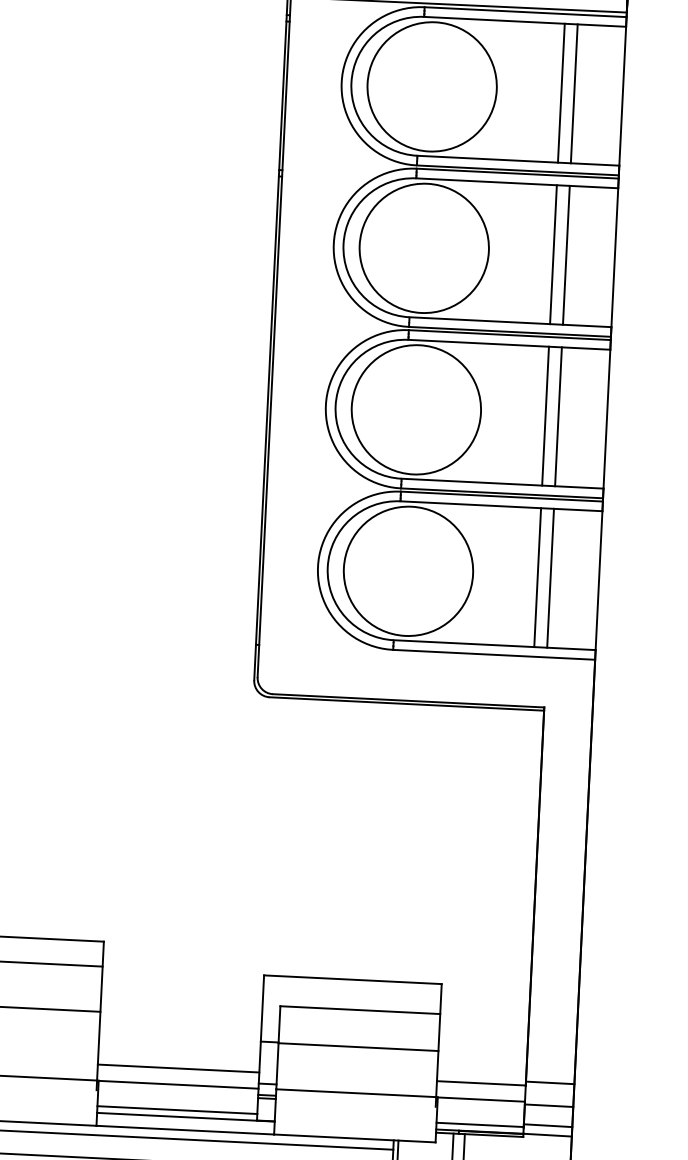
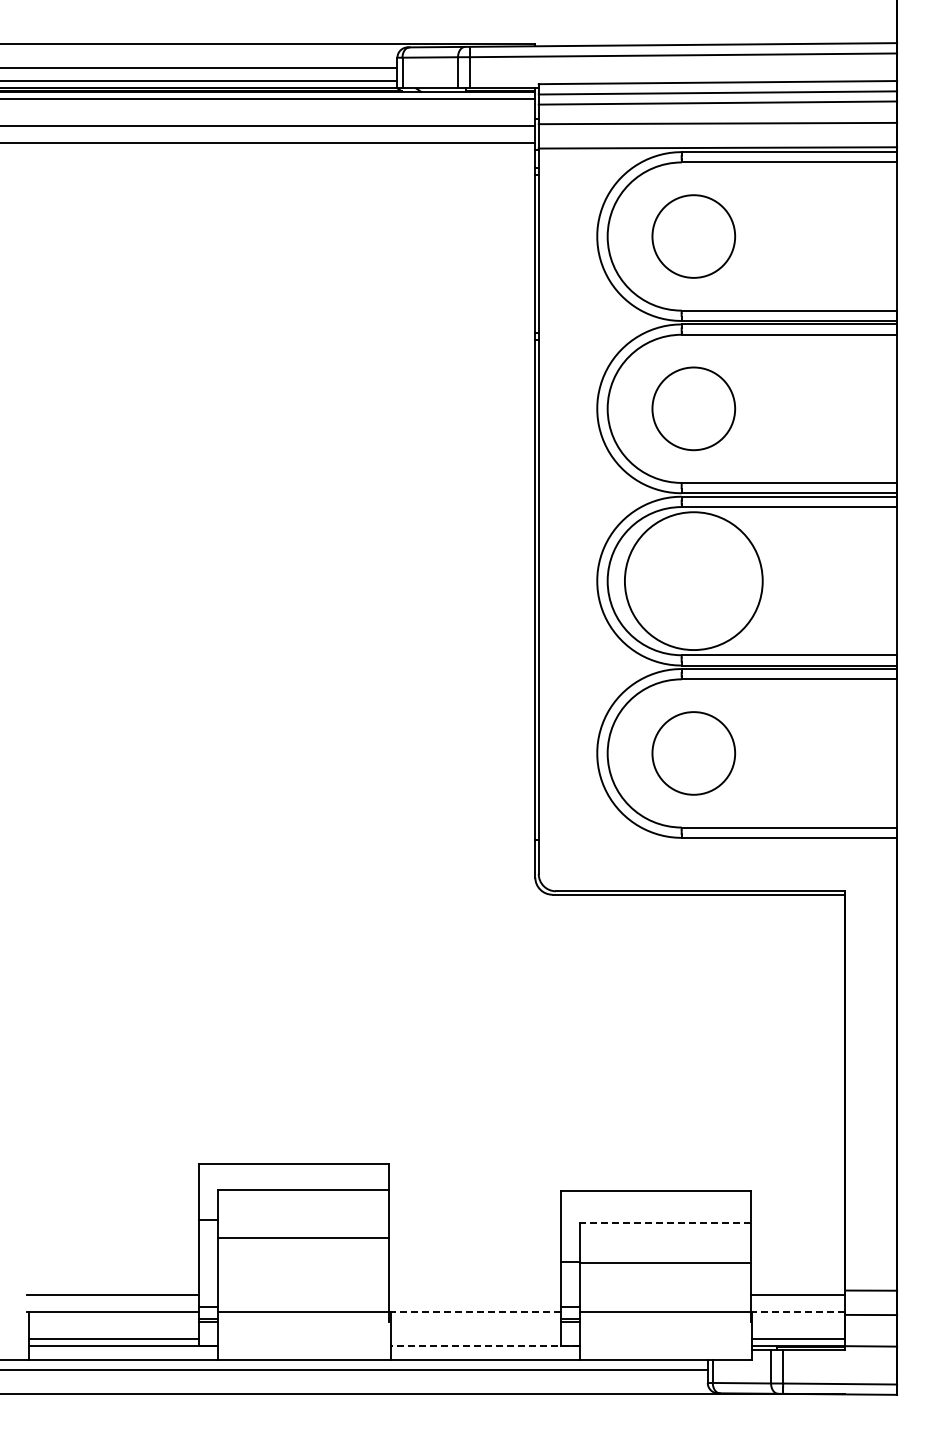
circle: (431, 86) -> (693, 236), size x0.6
line: (561, 93) -> (831, 236), removed
line: (574, 93) -> (845, 236), removed
circle: (424, 248) -> (693, 408), size x0.6
line: (553, 254) -> (831, 408), removed
line: (566, 254) -> (845, 408), removed
line: (545, 416) -> (831, 581), removed
line: (558, 417) -> (845, 581), removed
circle: (408, 571) -> (693, 753), size x0.6
line: (537, 577) -> (831, 753), removed
line: (550, 578) -> (845, 753), removed
line: (359, 1010) -> (664, 1223), solid -> dashed
line: (178, 1068) -> (474, 1294), removed
line: (177, 1084) -> (474, 1311), solid -> dashed
line: (480, 1099) -> (797, 1311), solid -> dashed
line: (177, 1110) -> (475, 1339), removed
line: (186, 1117) -> (485, 1346), solid -> dashed
line: (548, 1125) -> (871, 1336), removed

